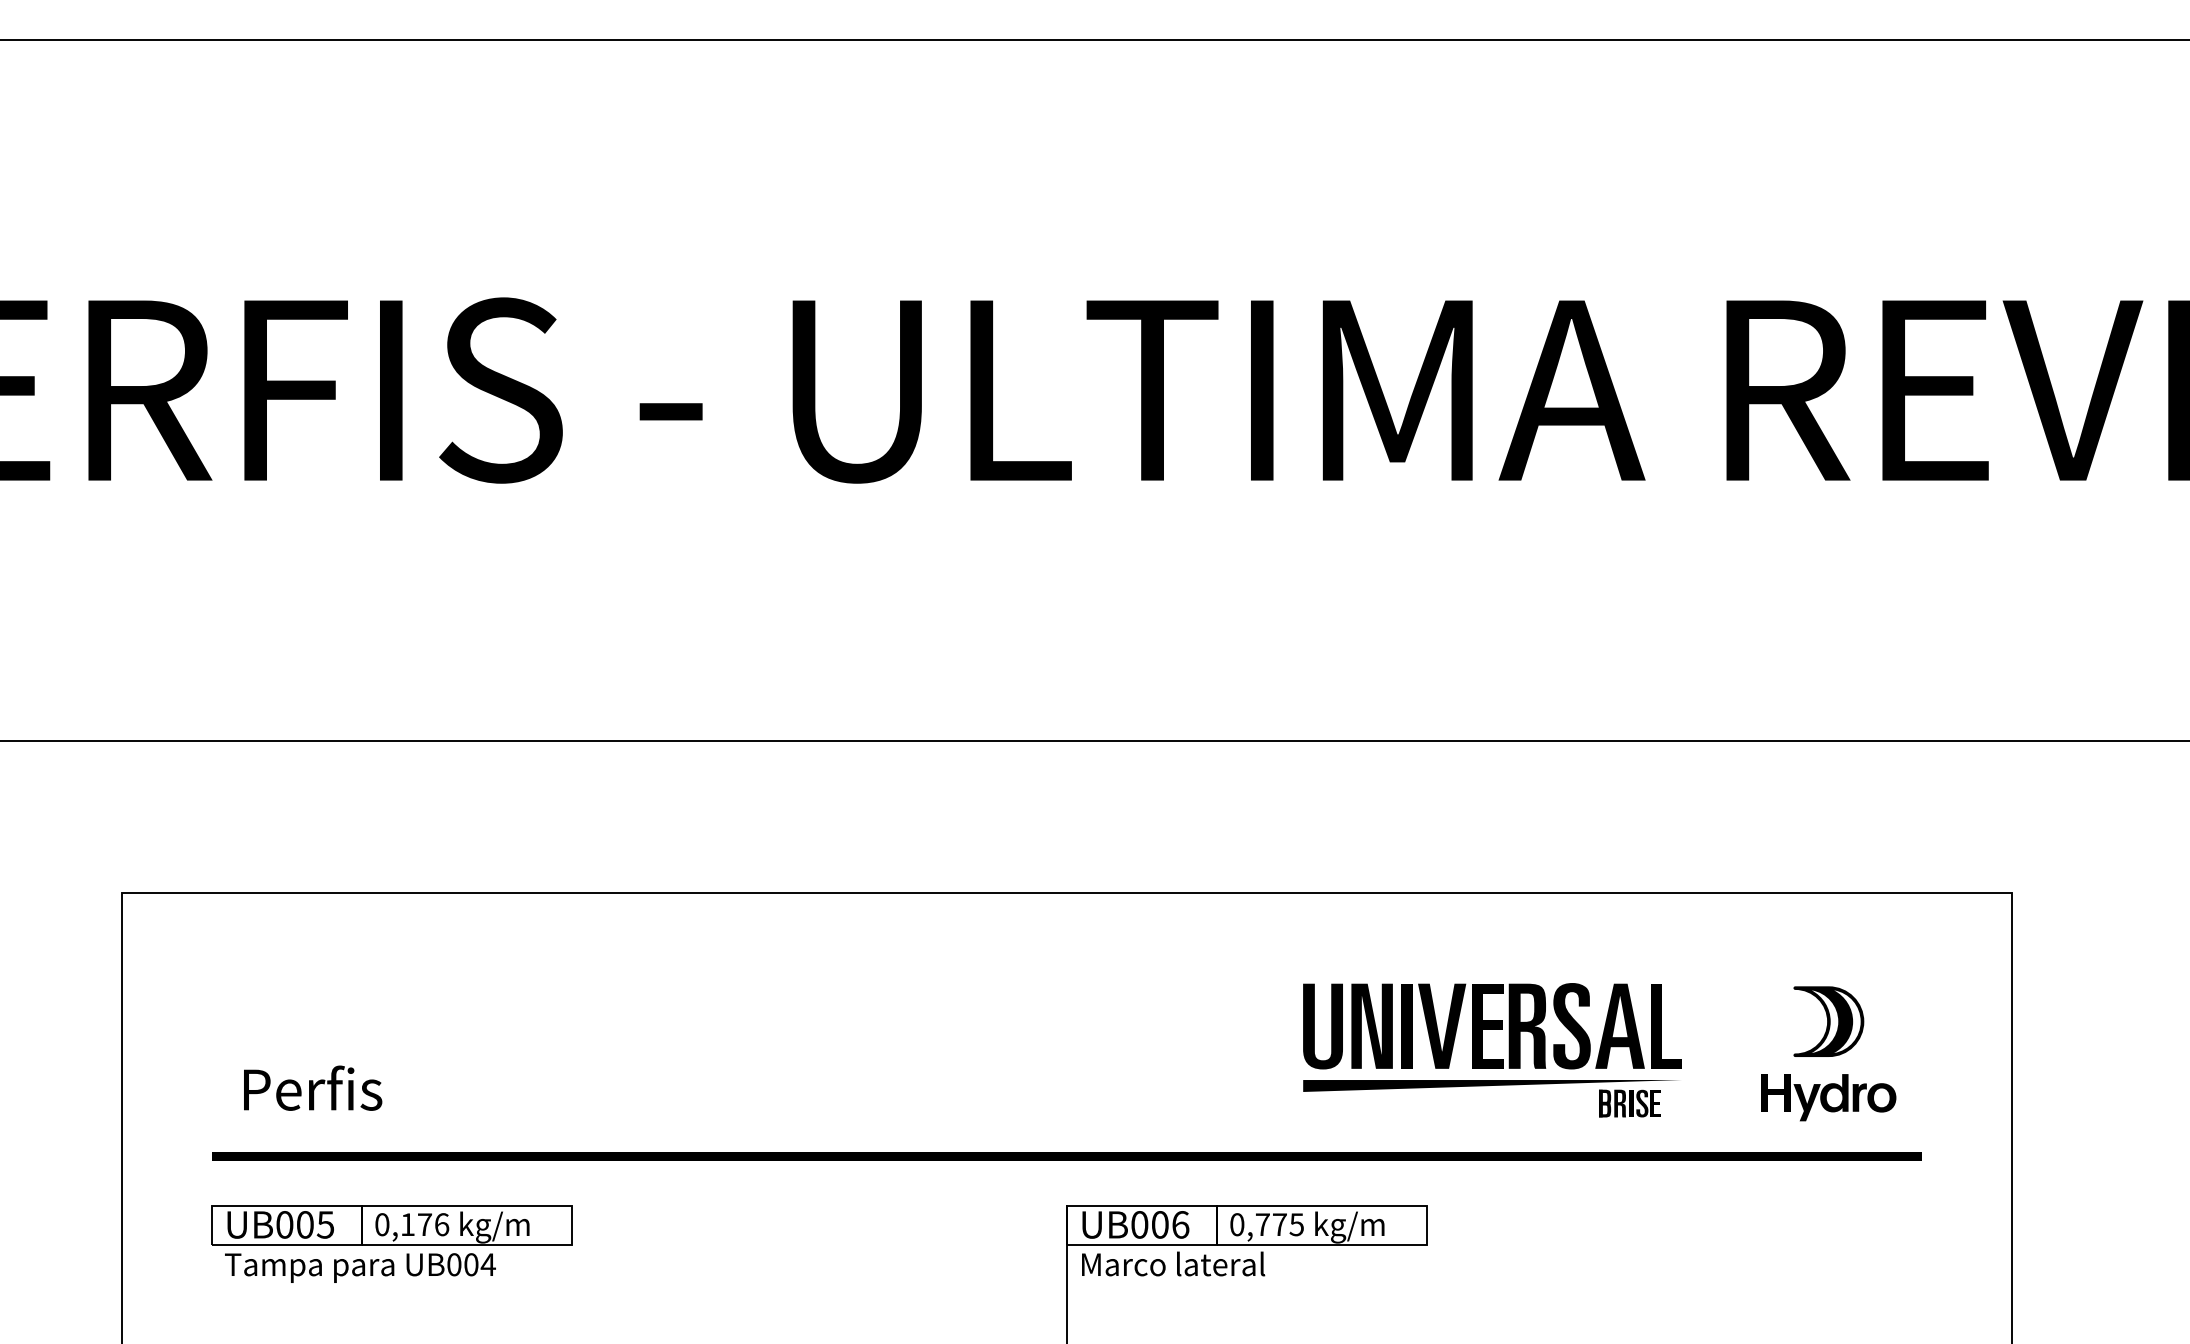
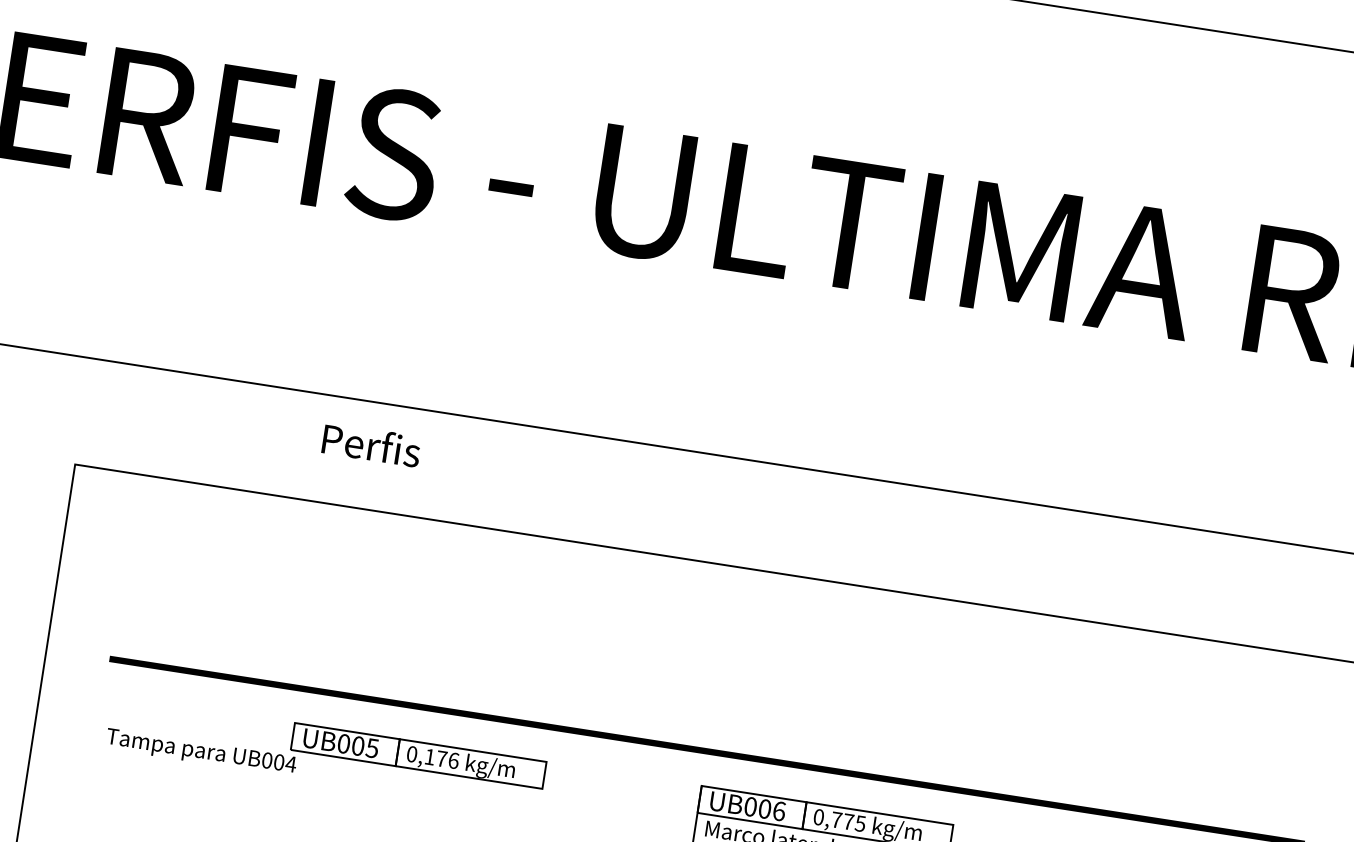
part: (1828, 1053) -> (1250, 761), removed
part: (1492, 1059) -> (1015, 729), removed
text: (313, 1087) -> (372, 444), moved
part: (391, 1225) -> (418, 755), moved

